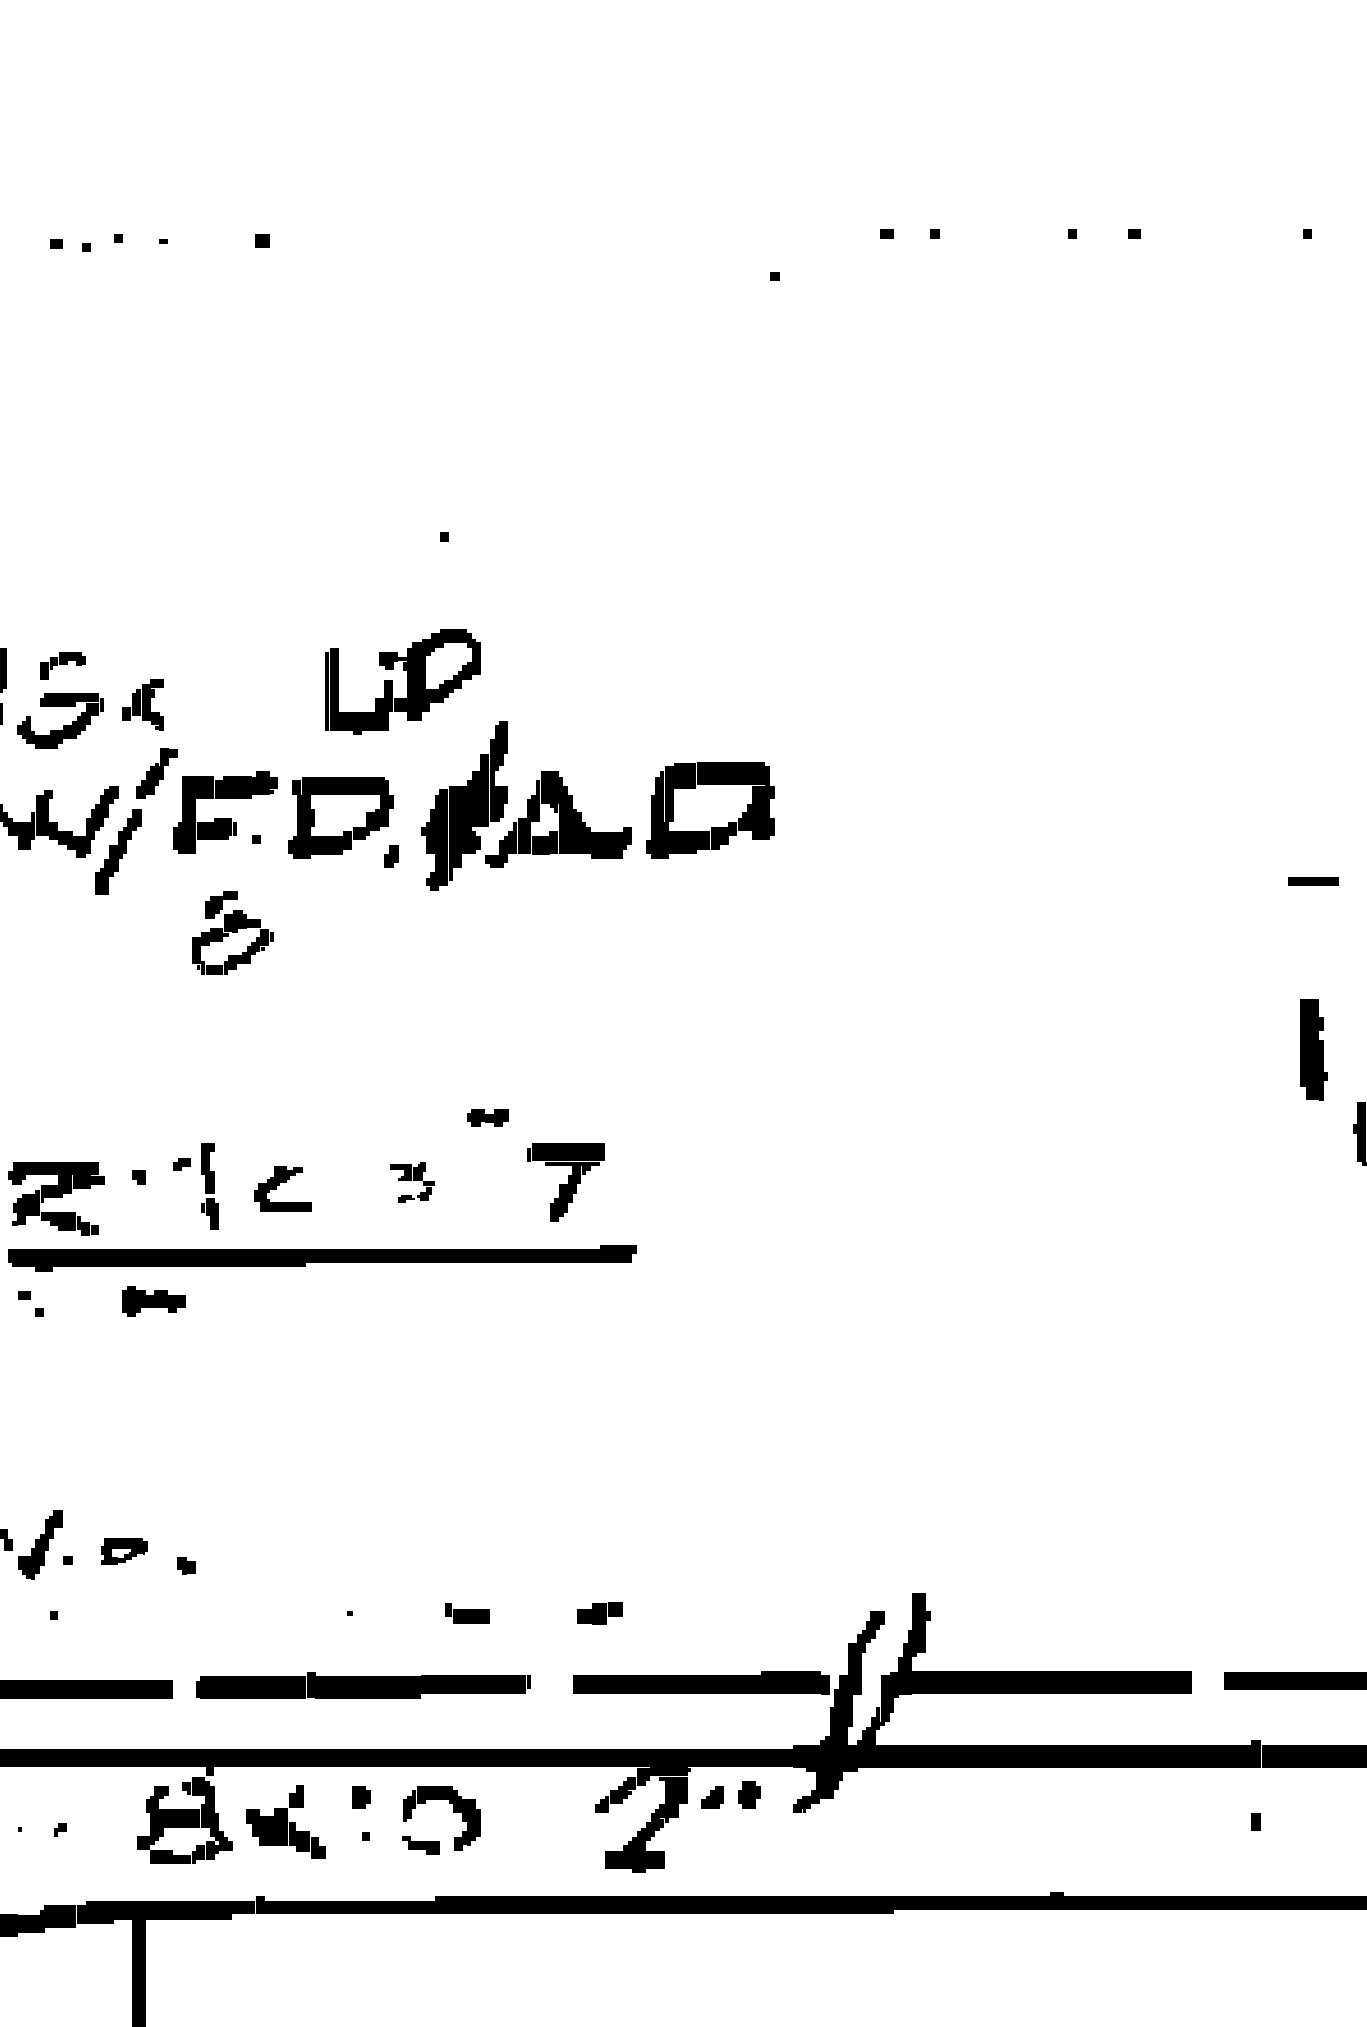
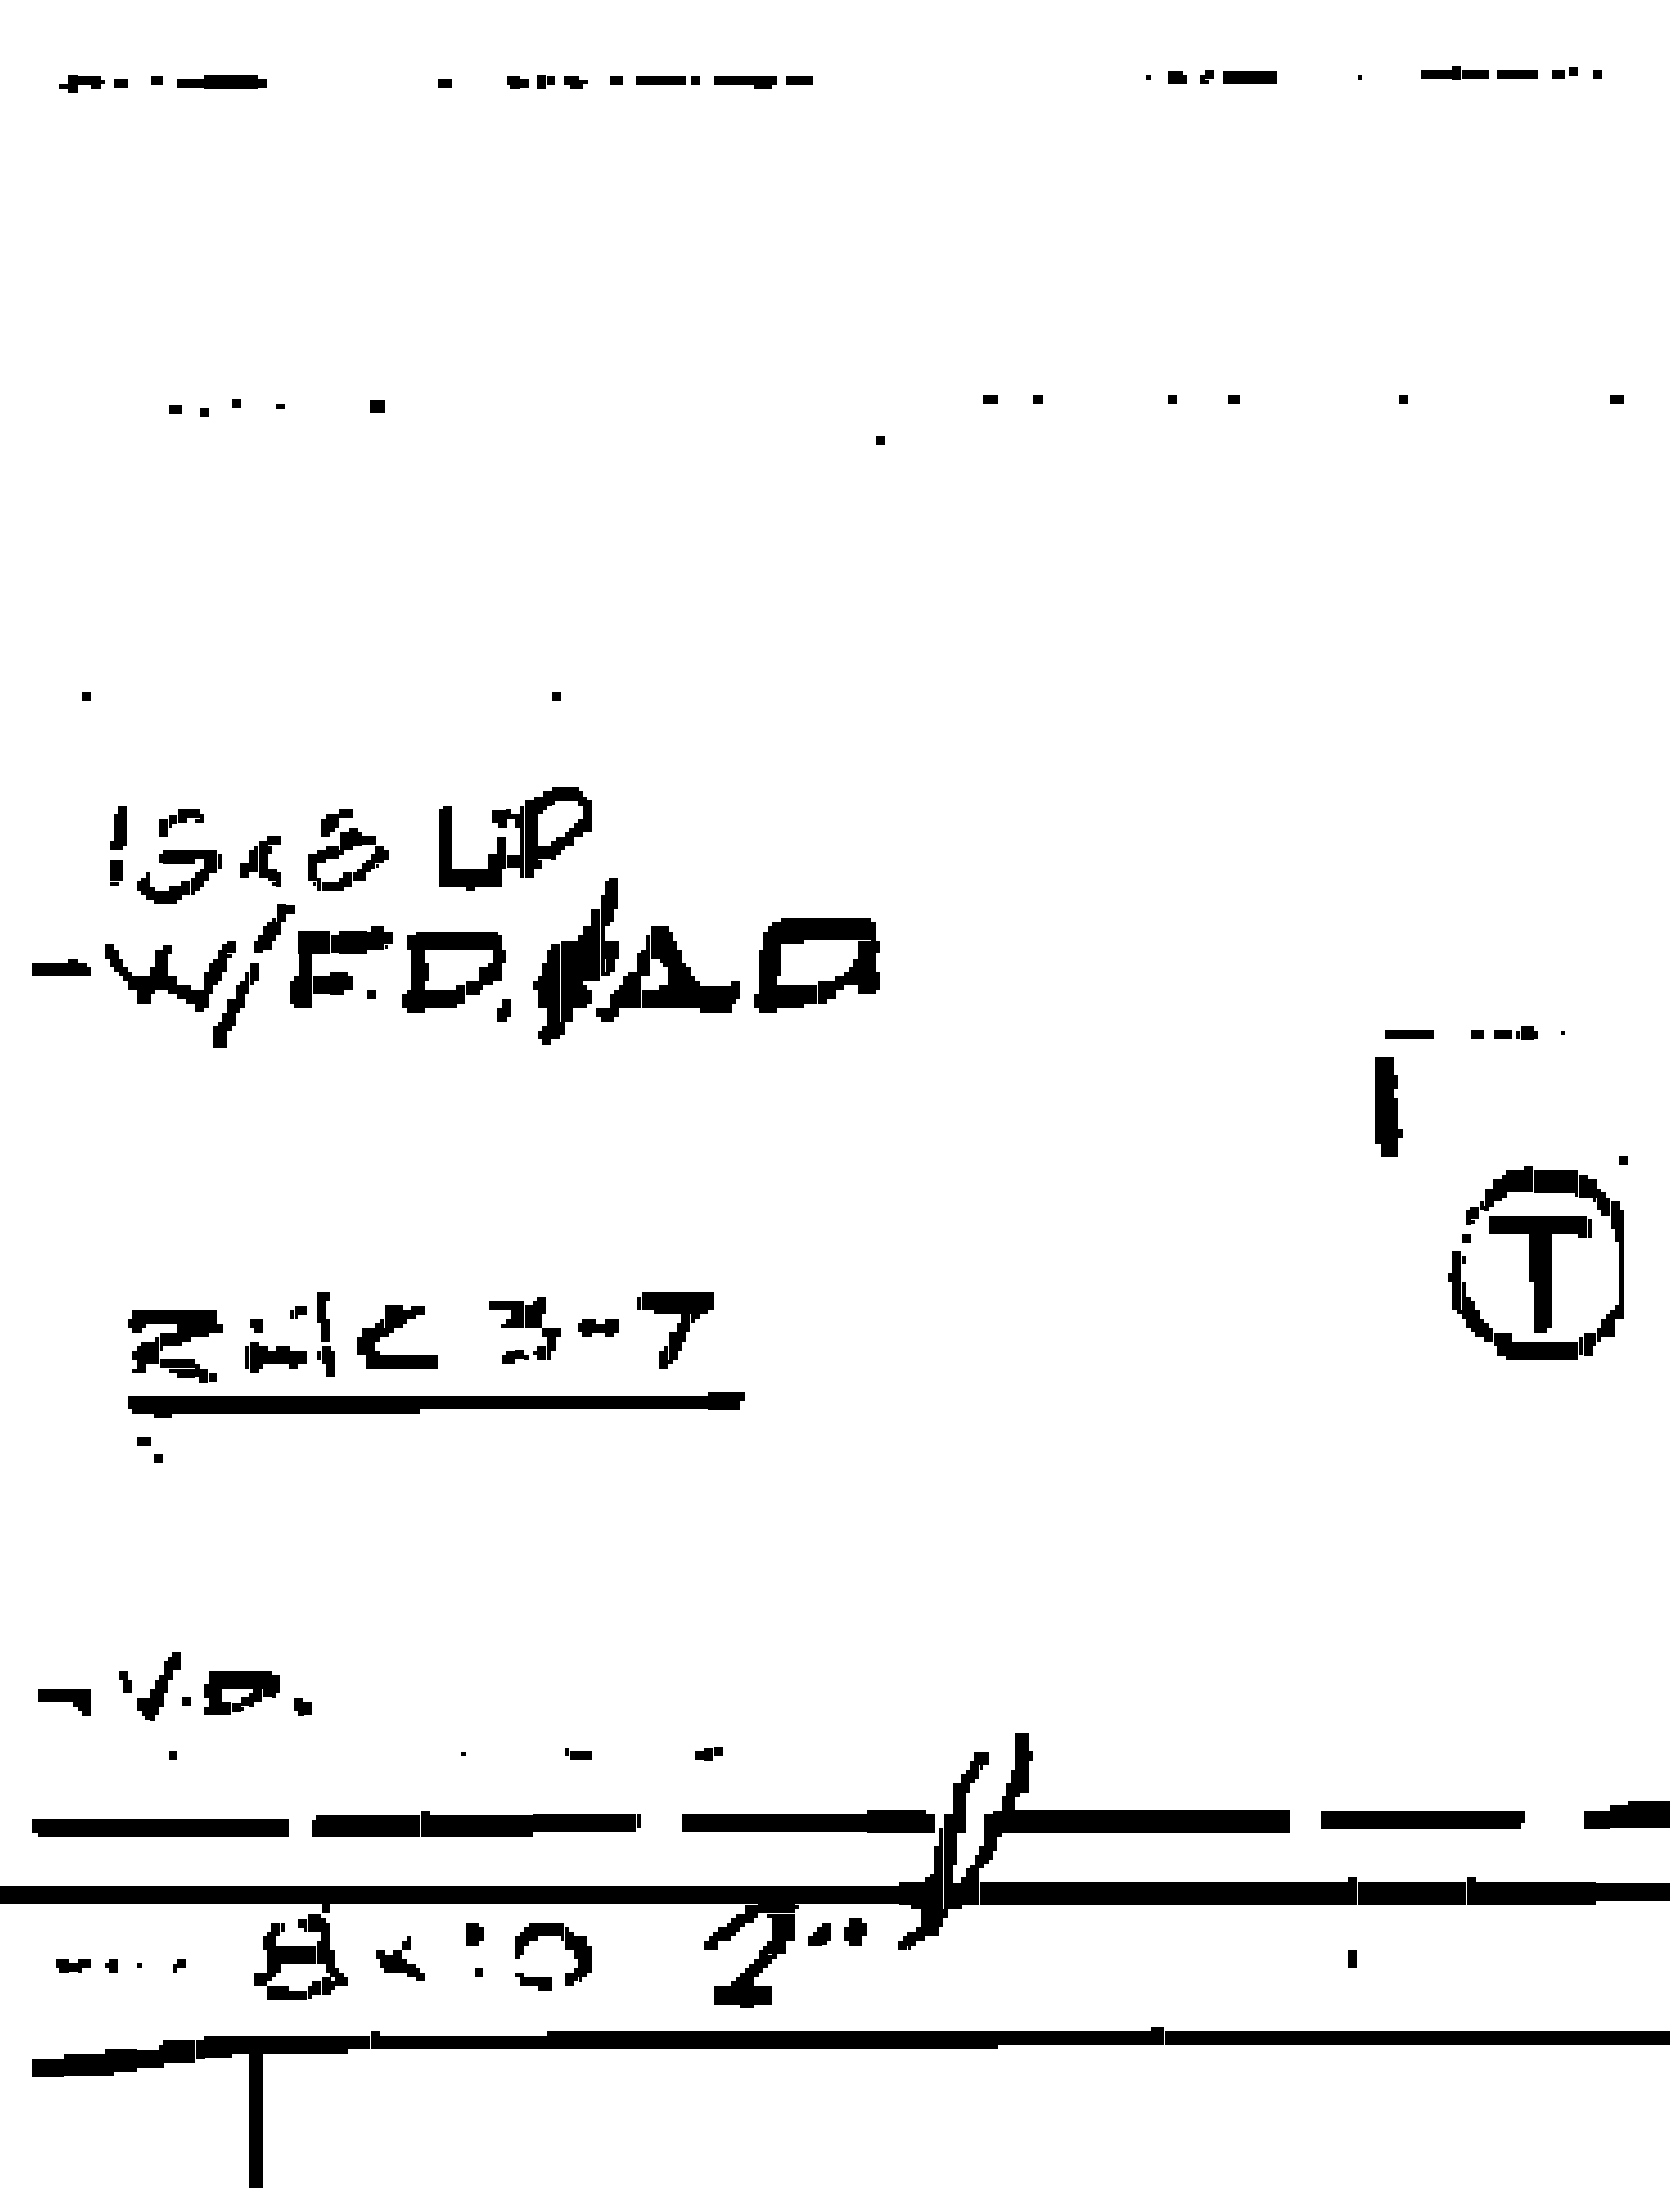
part: (232, 931) -> (348, 849), moved
part: (1313, 1049) -> (1388, 1106), moved
part: (487, 1117) -> (598, 1327), moved
part: (412, 1182) -> (524, 1330), size x1.67
part: (282, 1188) -> (397, 1336), size x1.43
part: (153, 1301) -> (275, 1357), moved
part: (124, 1551) -> (241, 1692), size x1.67
part: (467, 1613) -> (578, 1753), size x0.62
part: (599, 1613) -> (708, 1753), size x0.62
part: (285, 1822) -> (400, 1958), size x0.62

